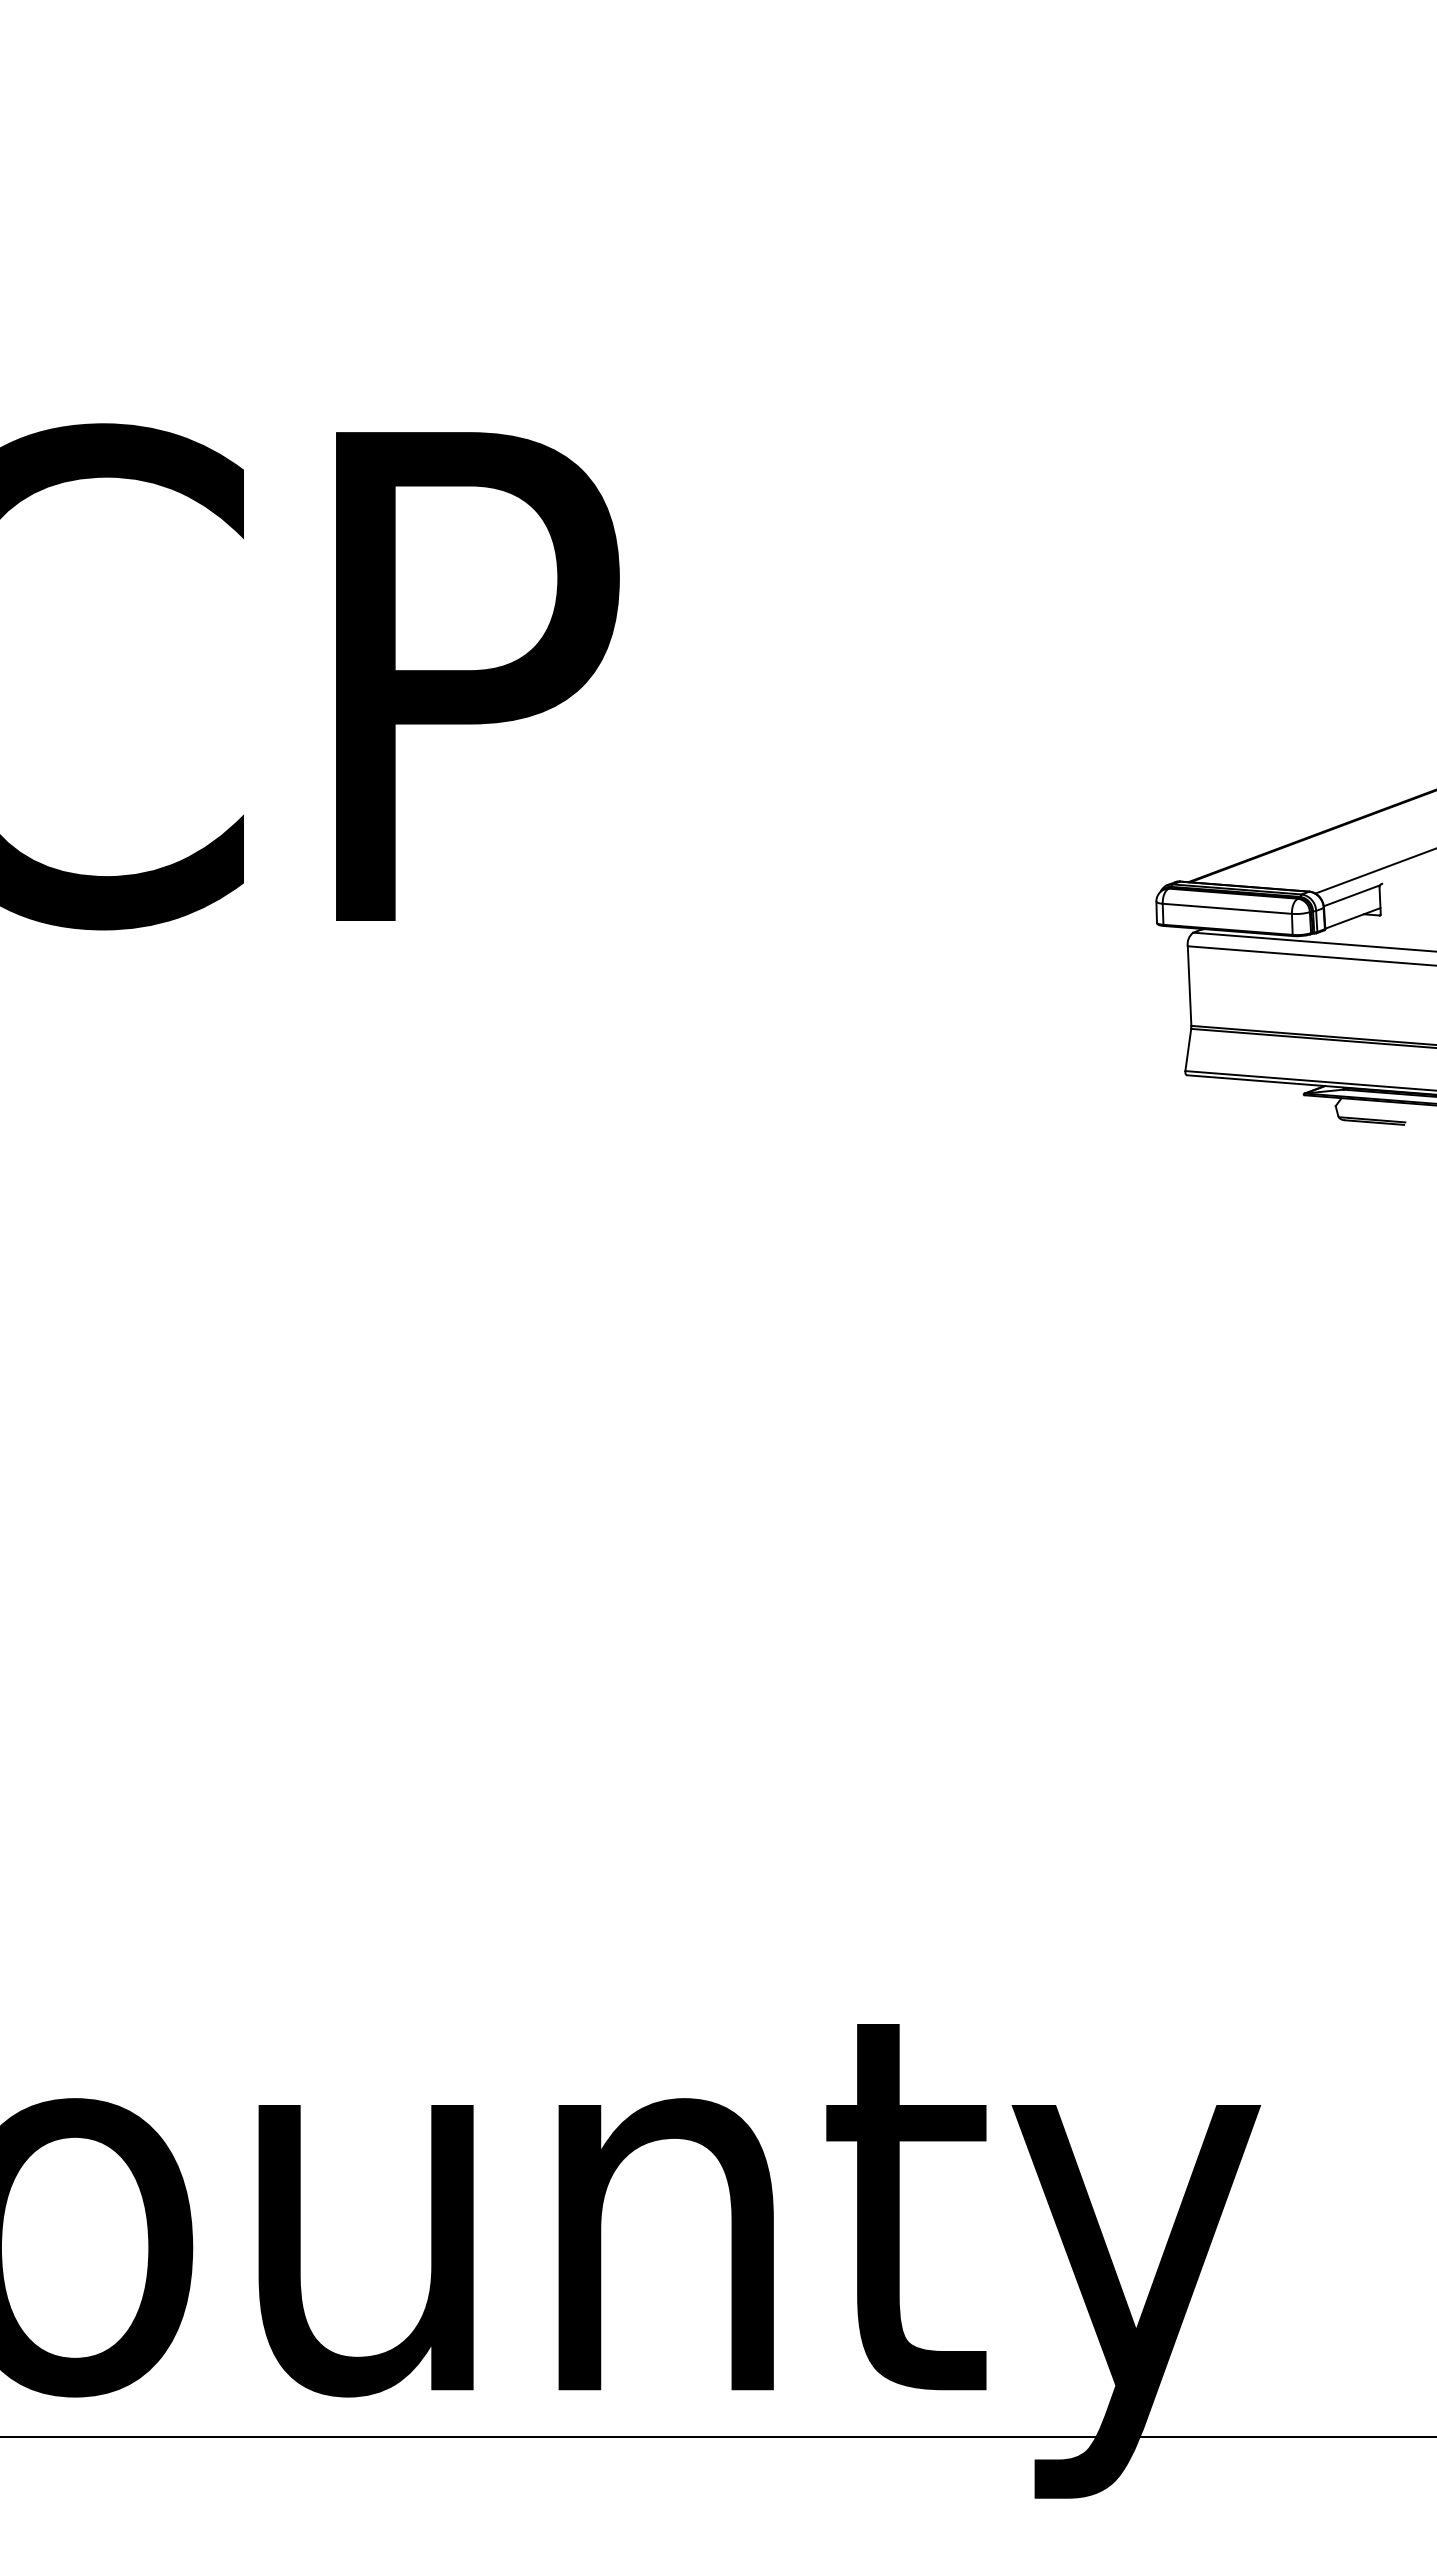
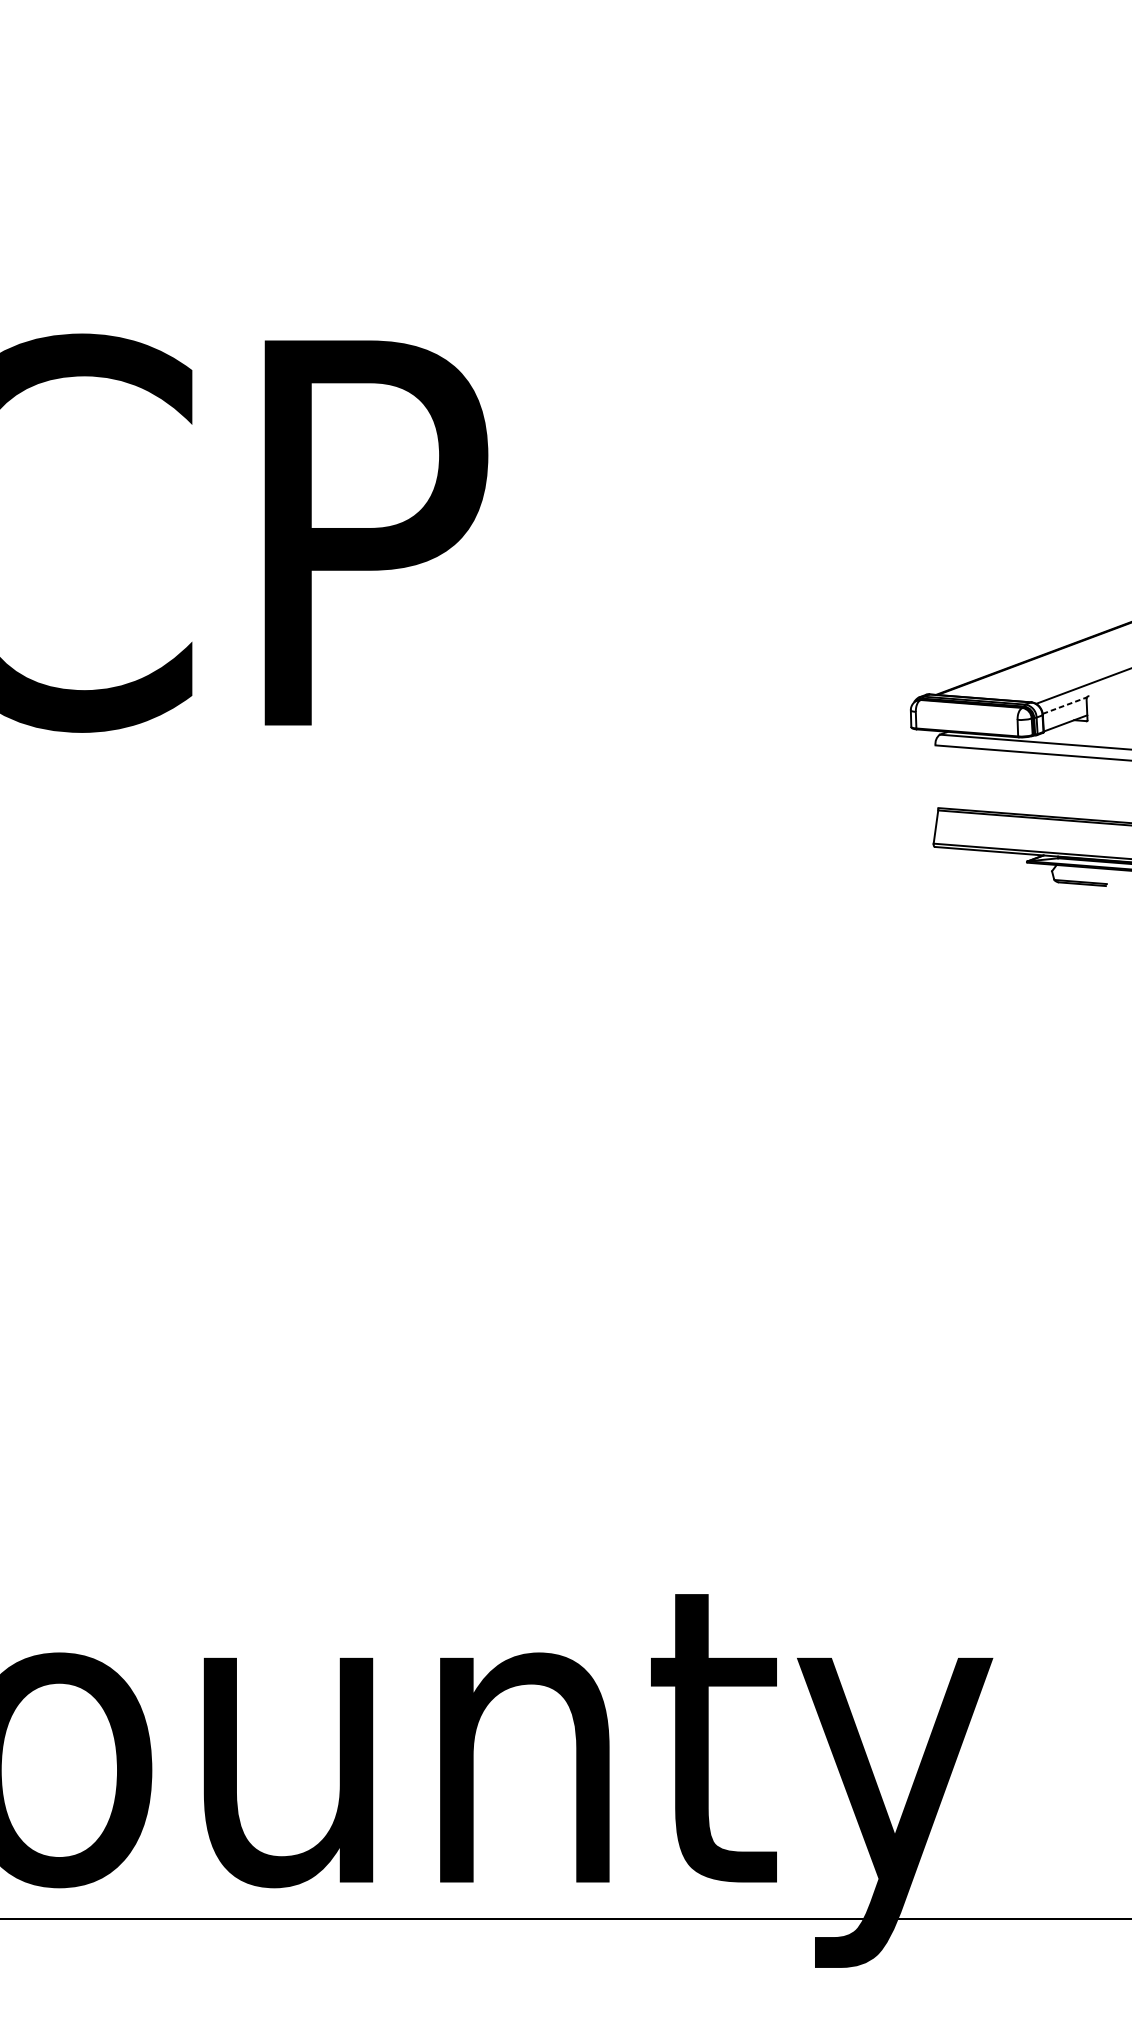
line: (1352, 895) -> (1065, 705), solid -> dashed
line: (1226, 908) -> (966, 715), removed
line: (1189, 985) -> (936, 776), removed

